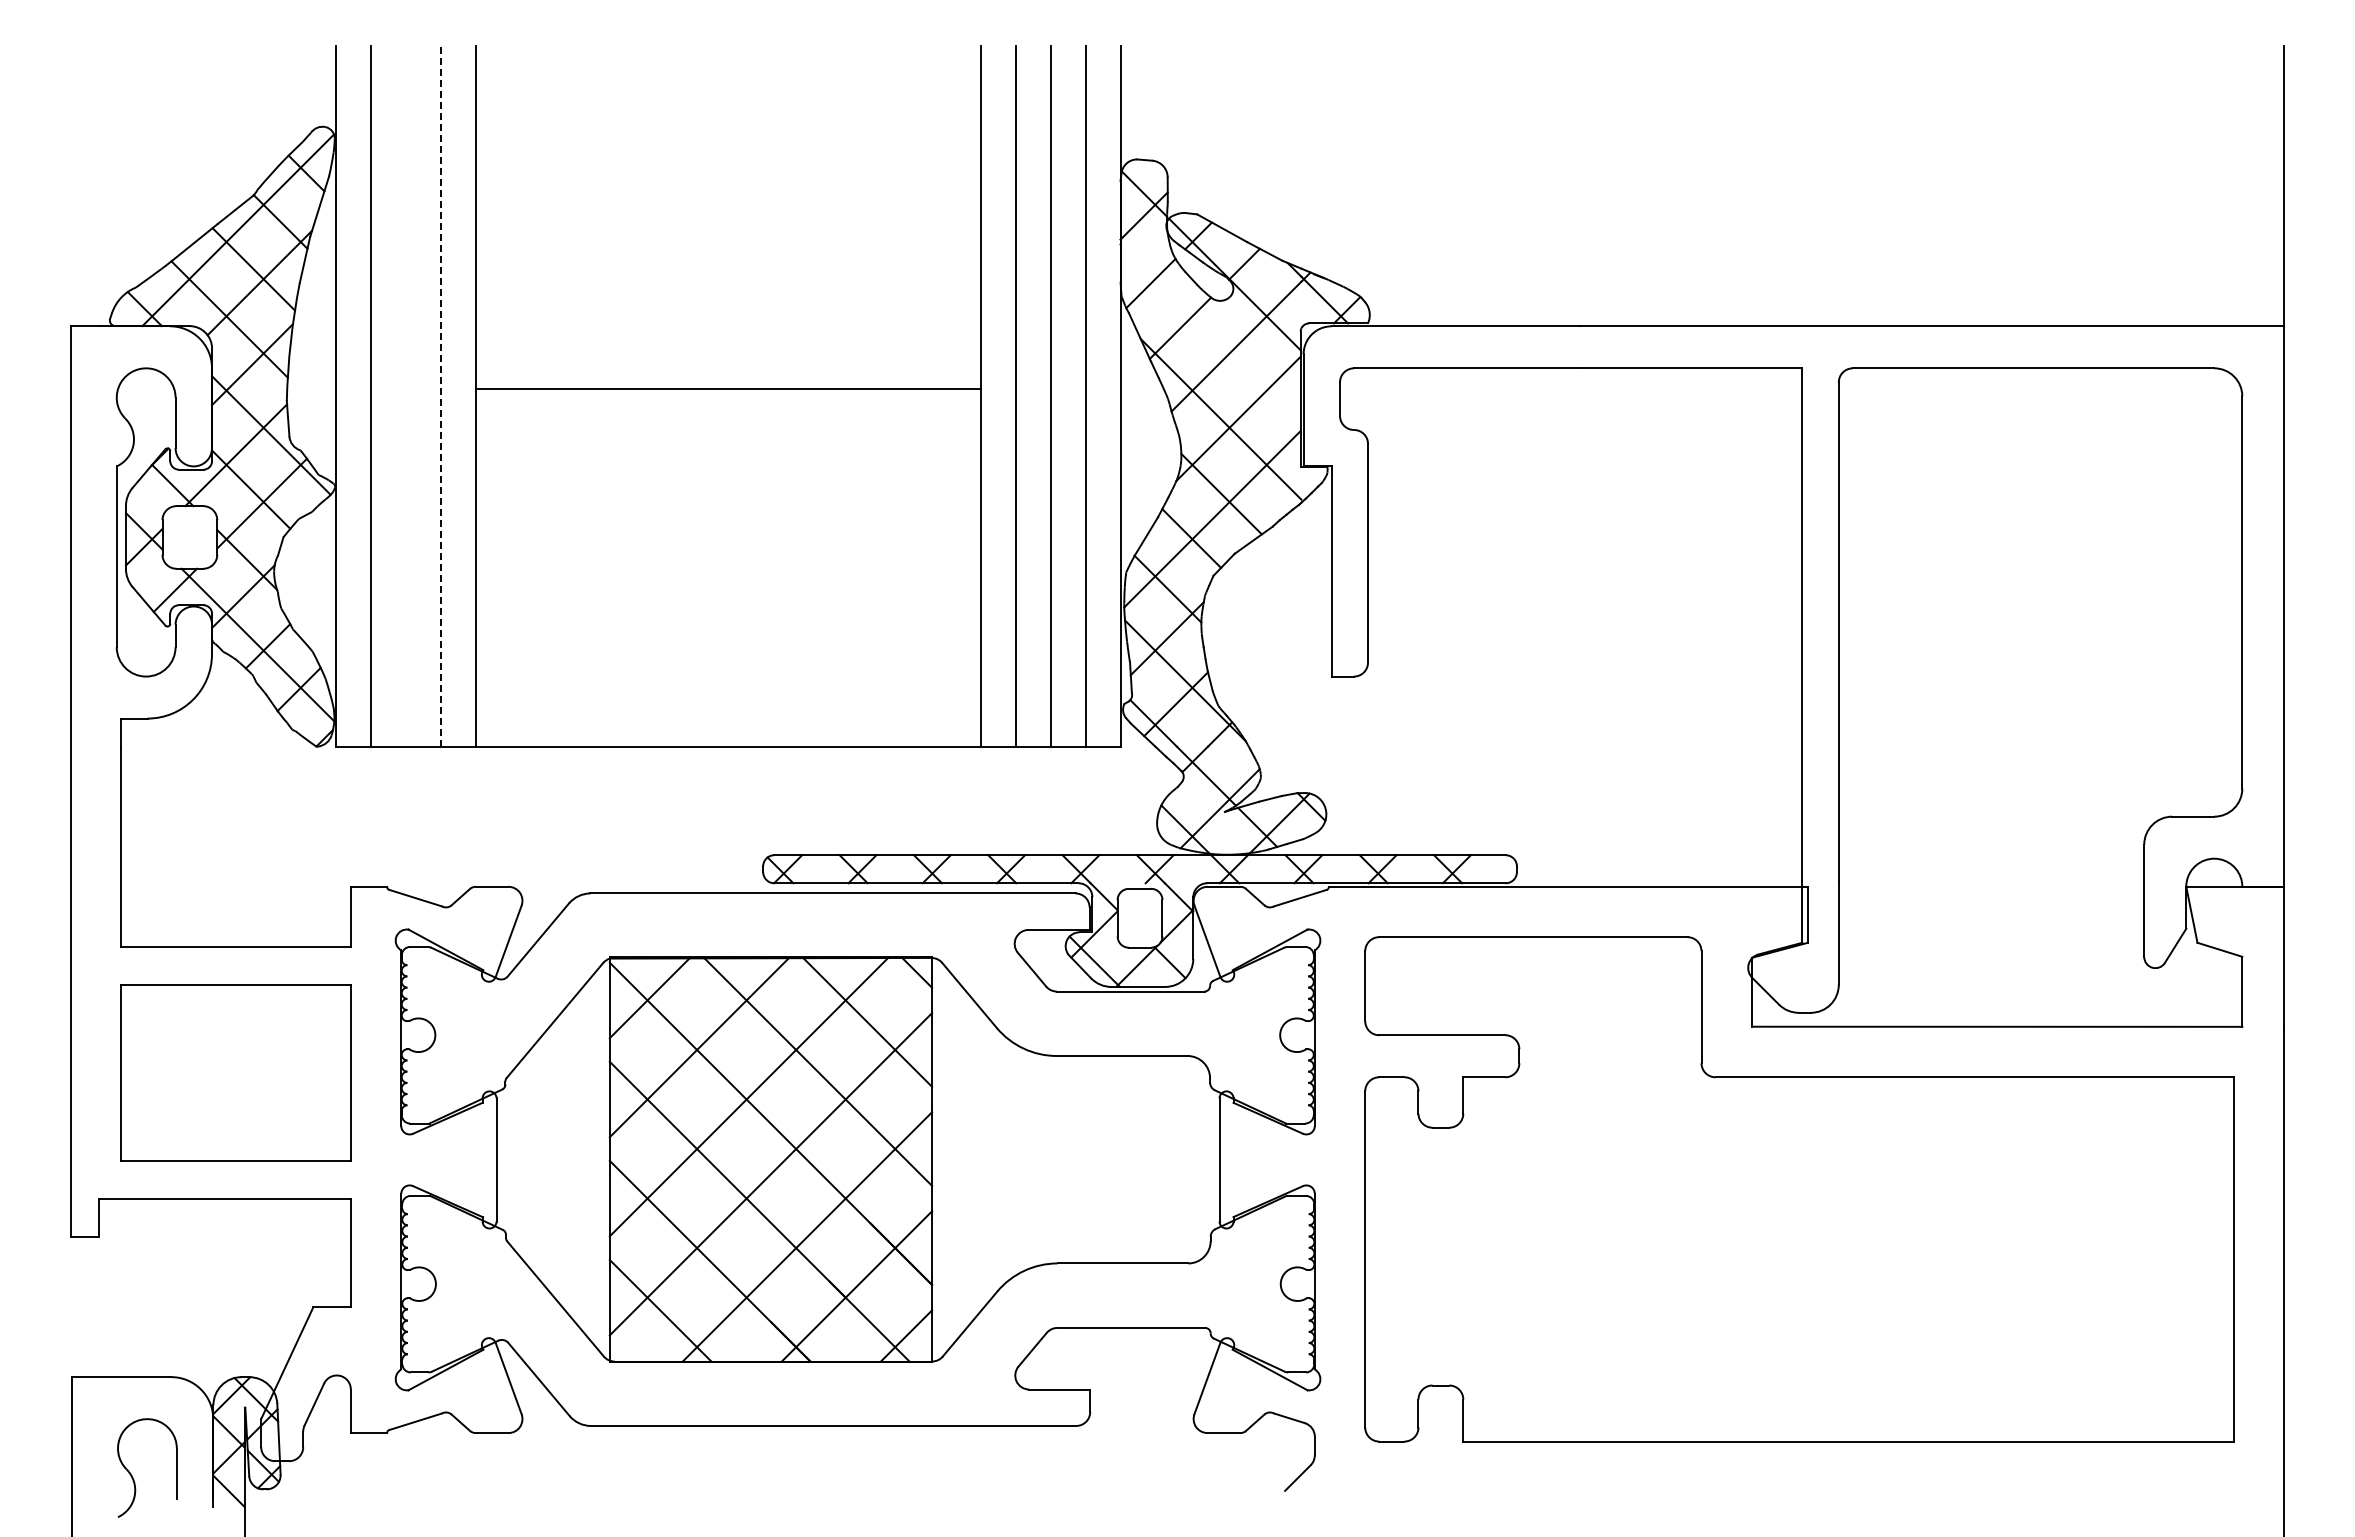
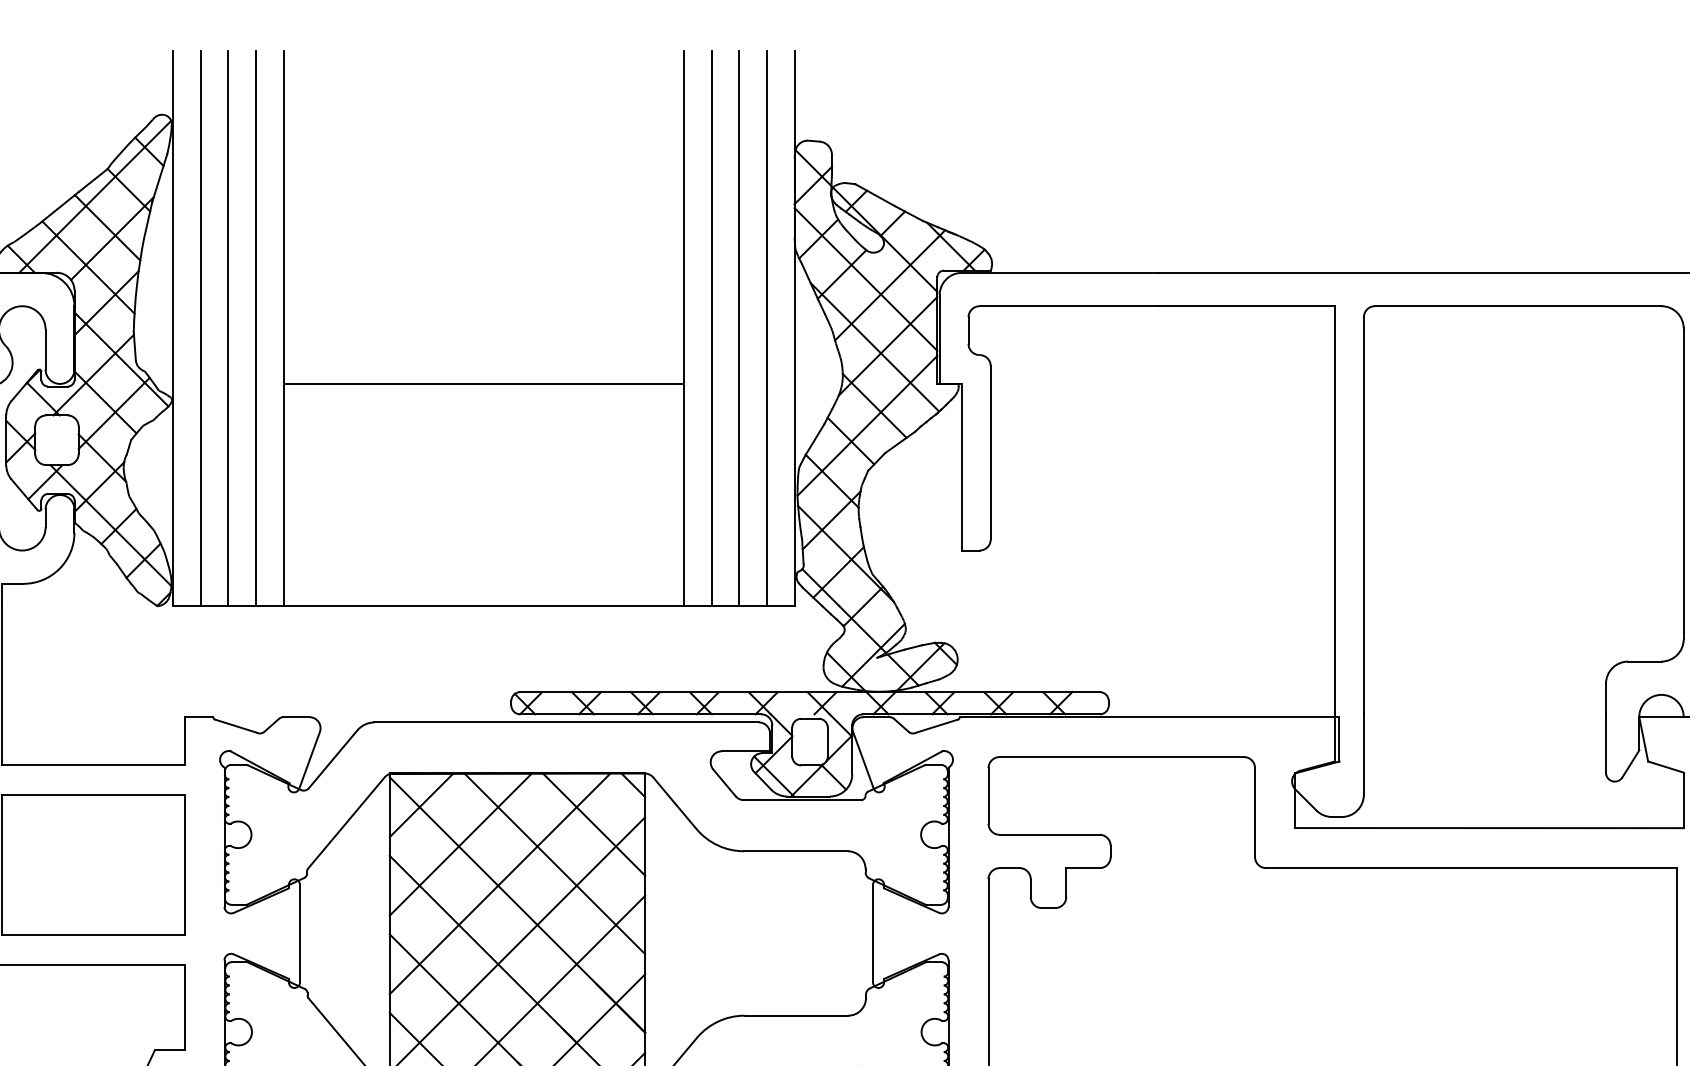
line: (1210, 334) -> (865, 279), added
line: (728, 389) -> (483, 384), moved
line: (441, 395) -> (256, 327), dashed -> solid
line: (406, 396) -> (228, 328), added

